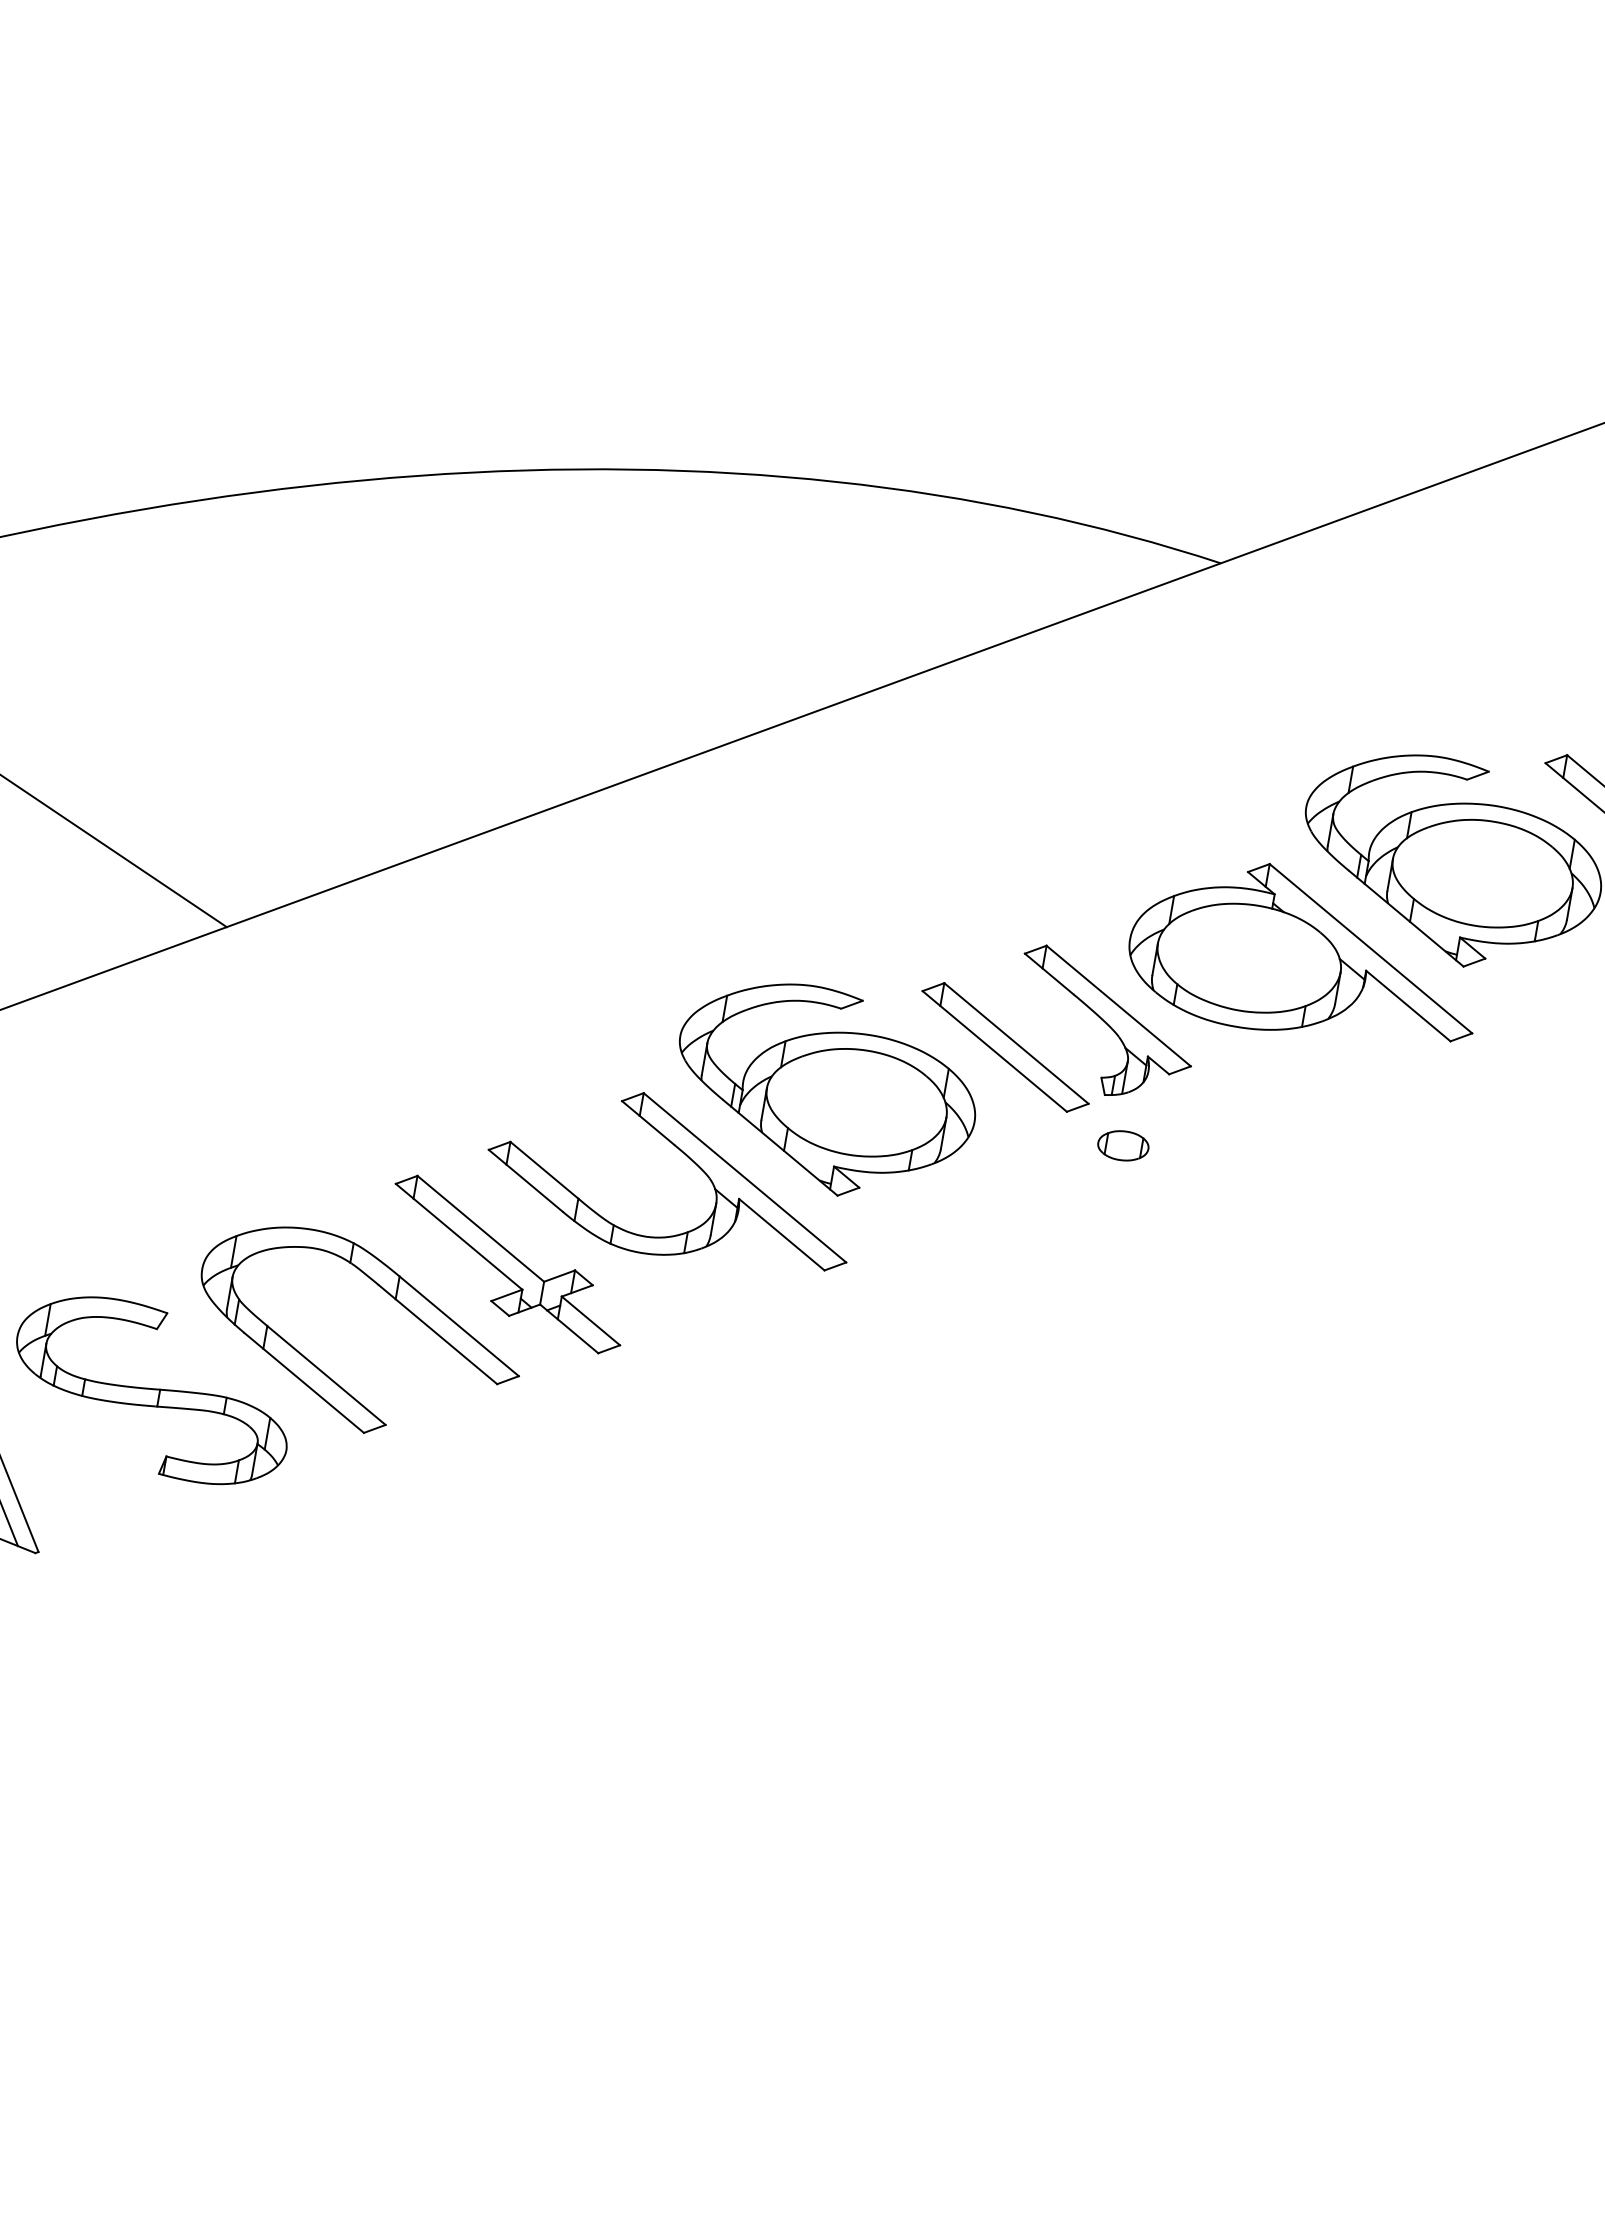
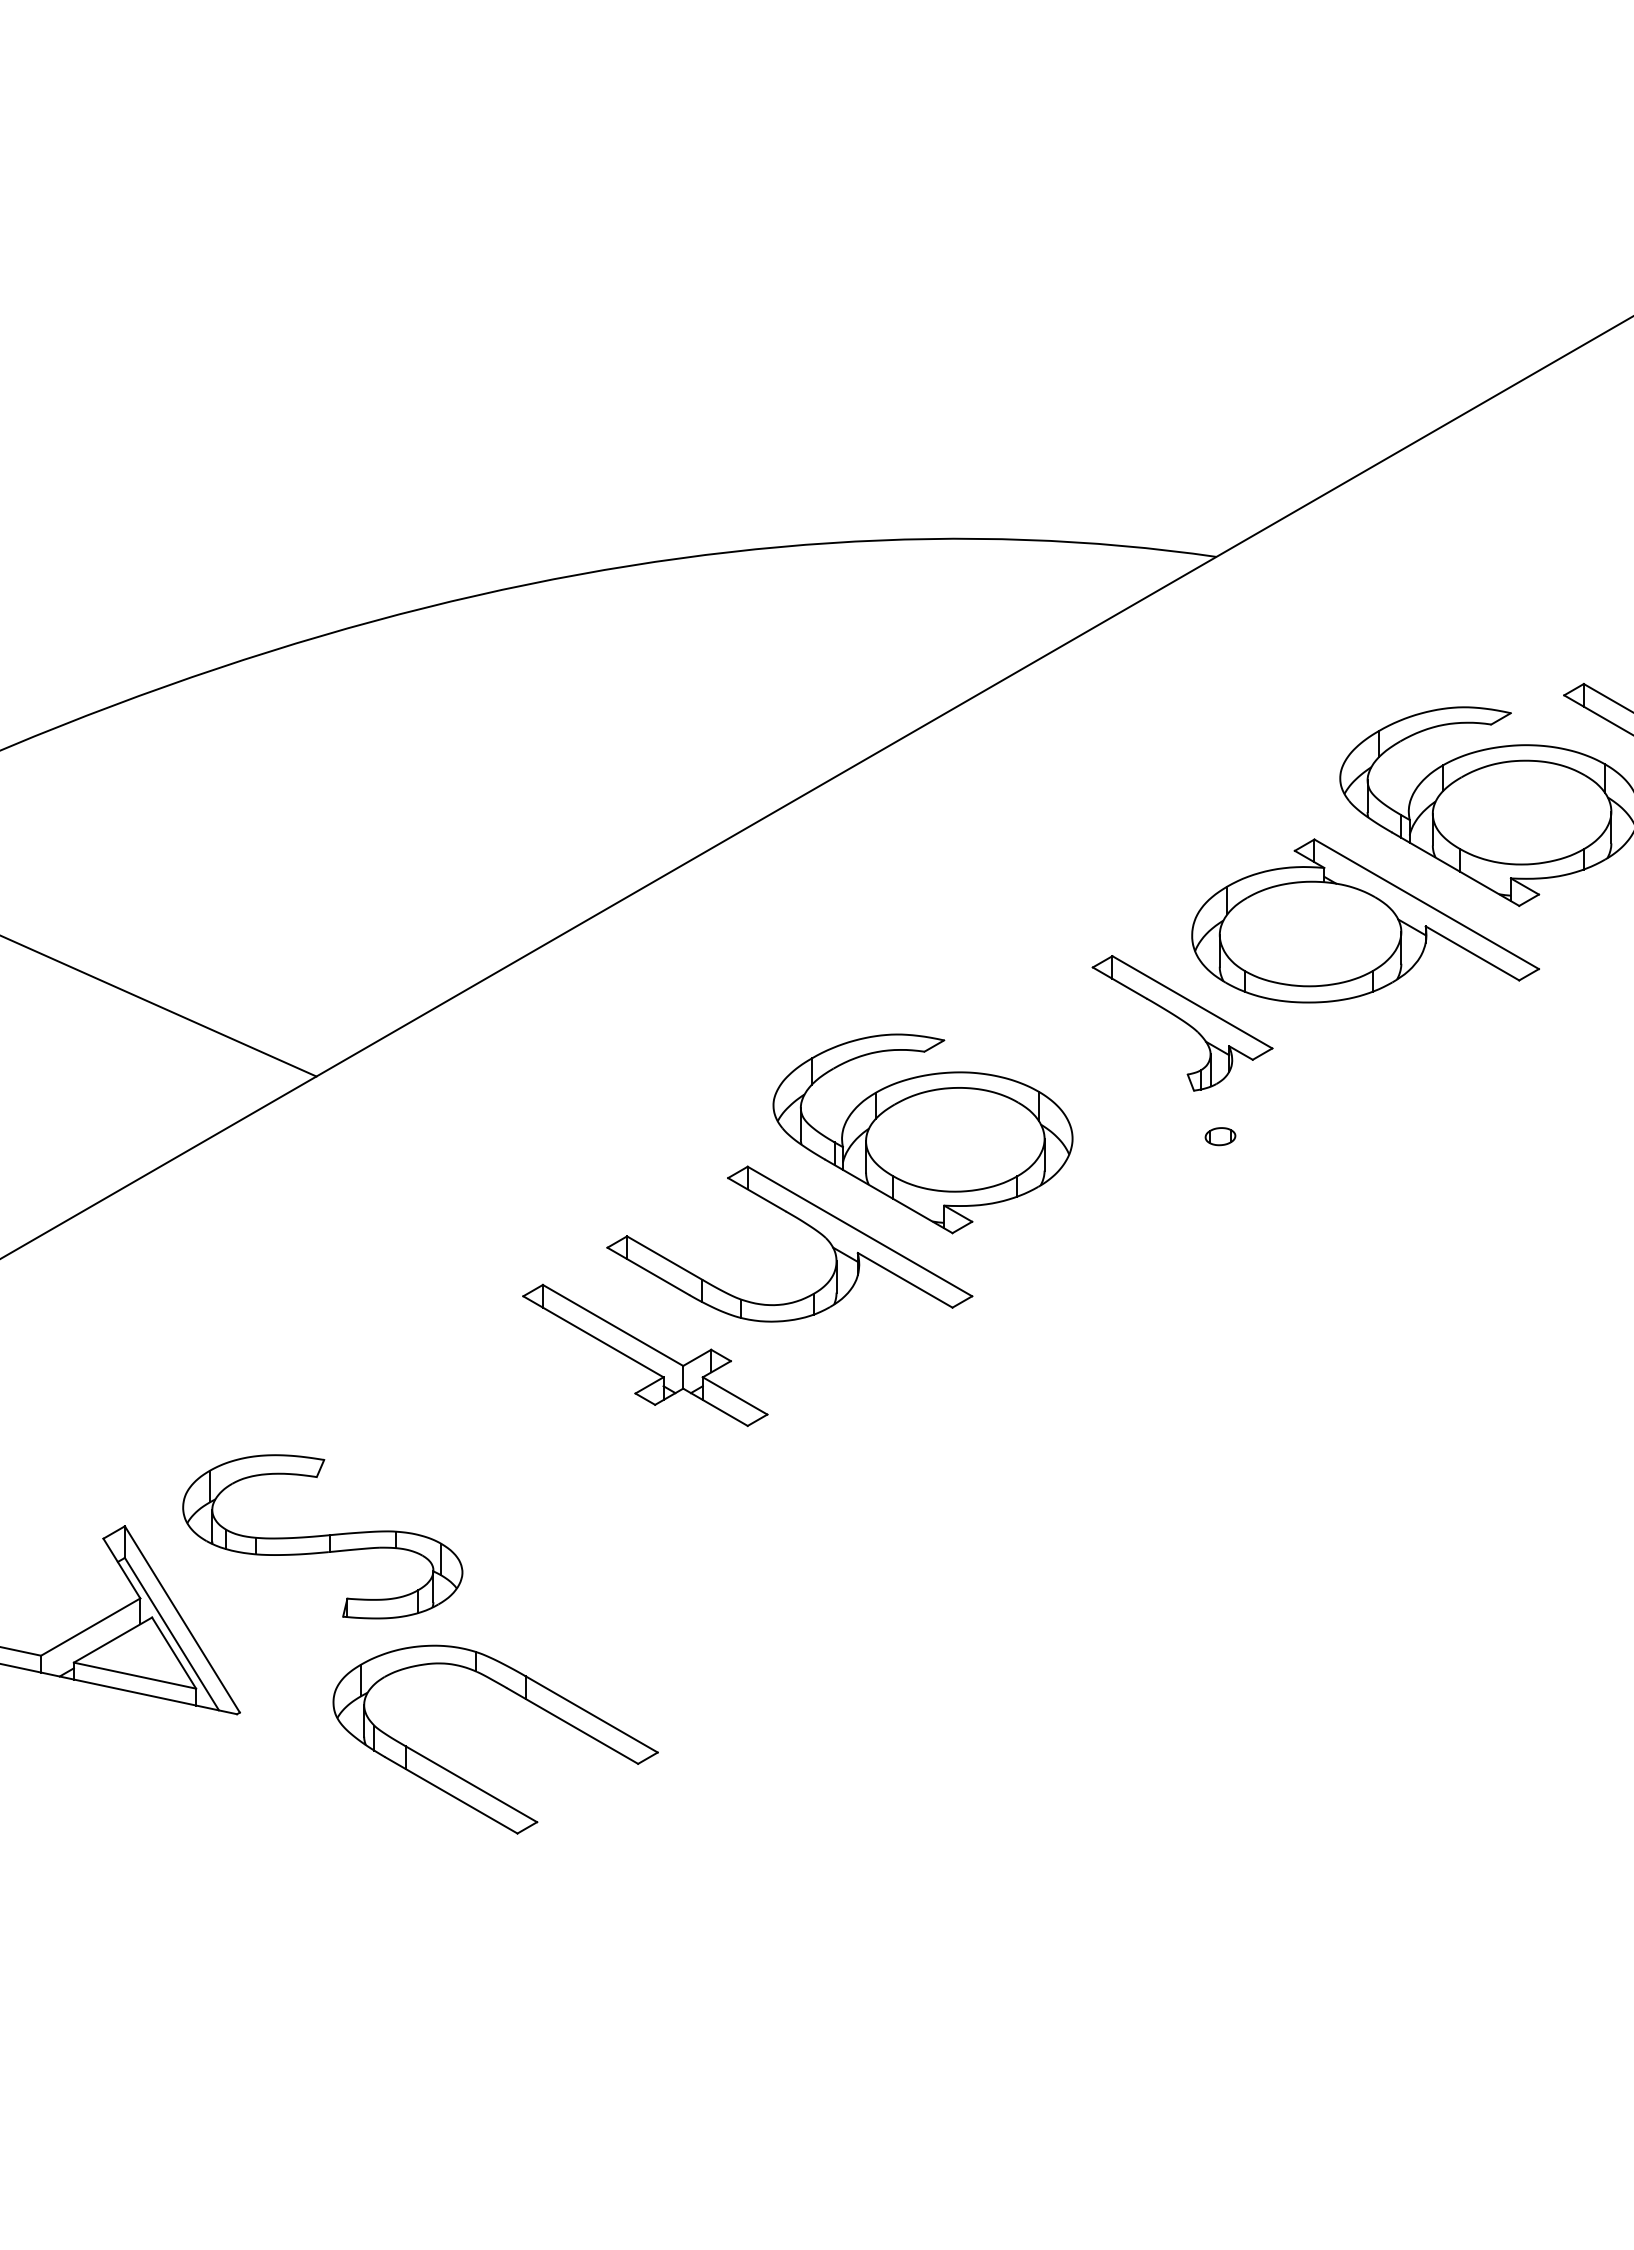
part: (1005, 1047) -> (1089, 1061), removed
part: (1123, 1145) -> (1220, 1136), size x0.6
part: (392, 1298) -> (522, 1698), moved

